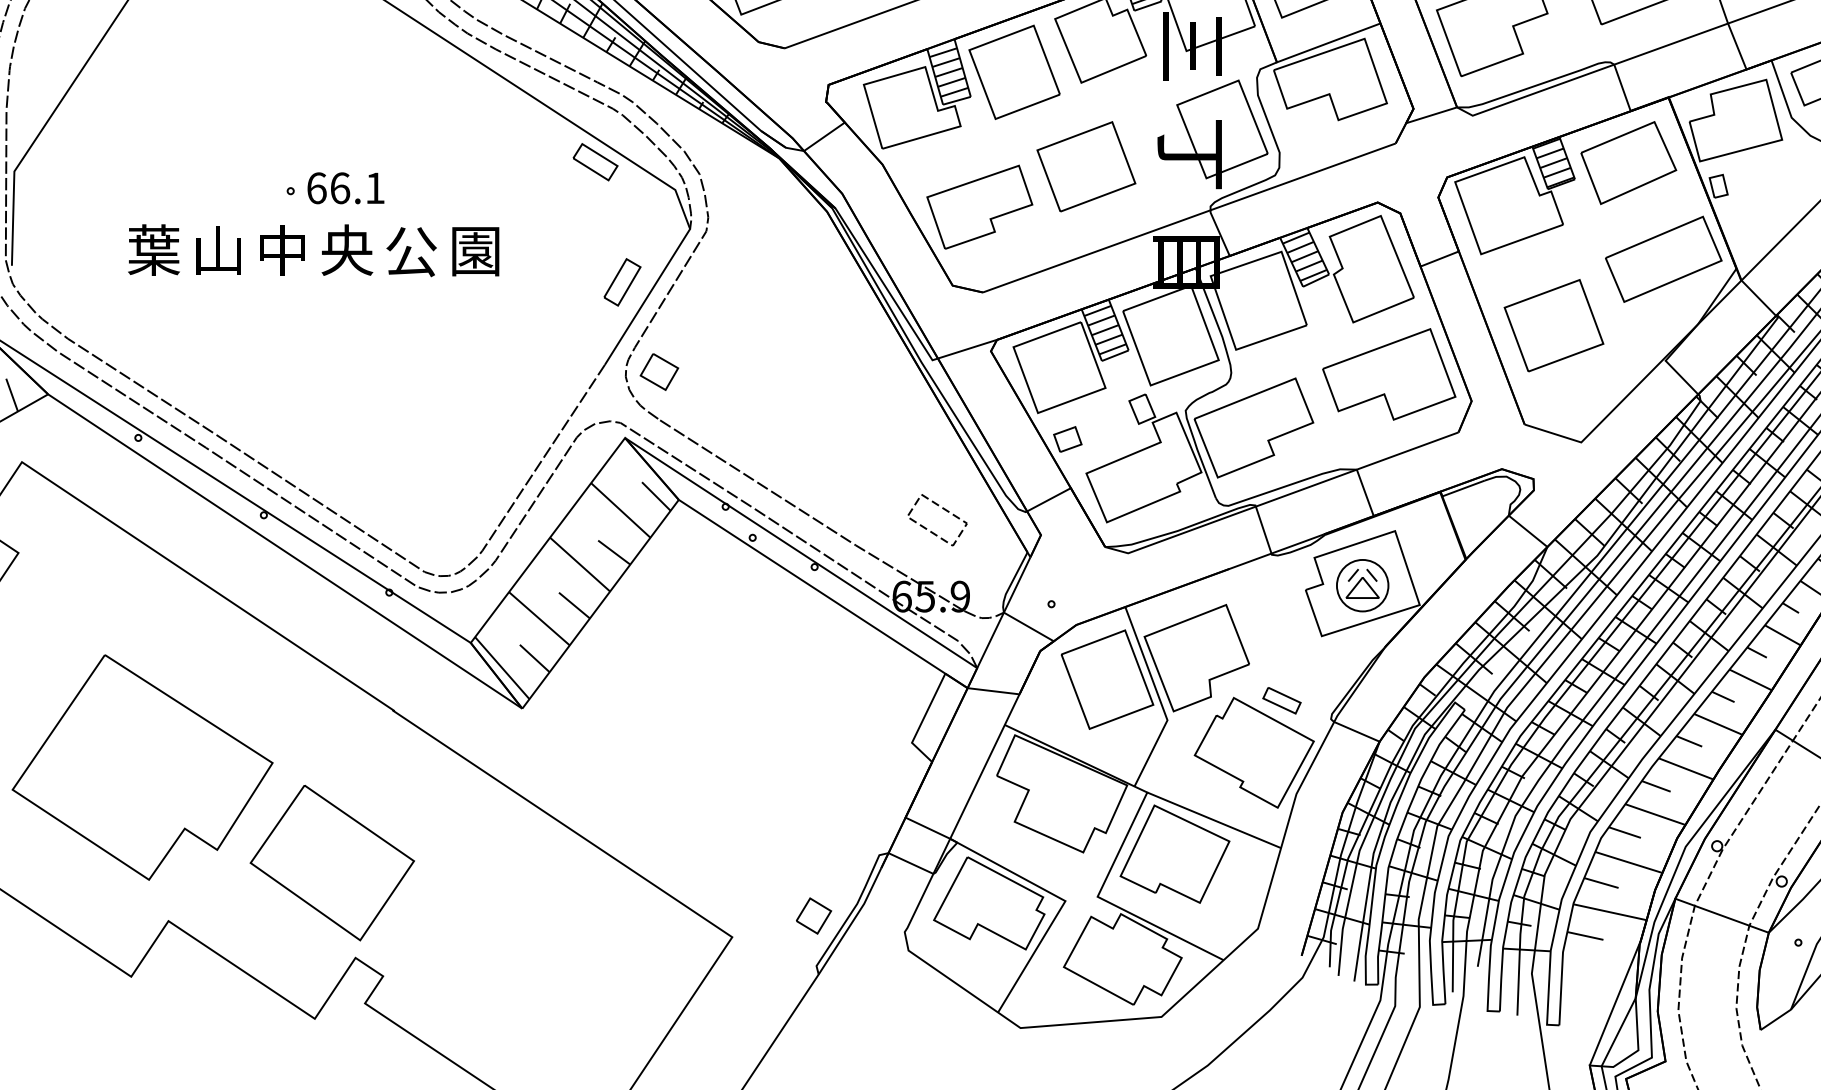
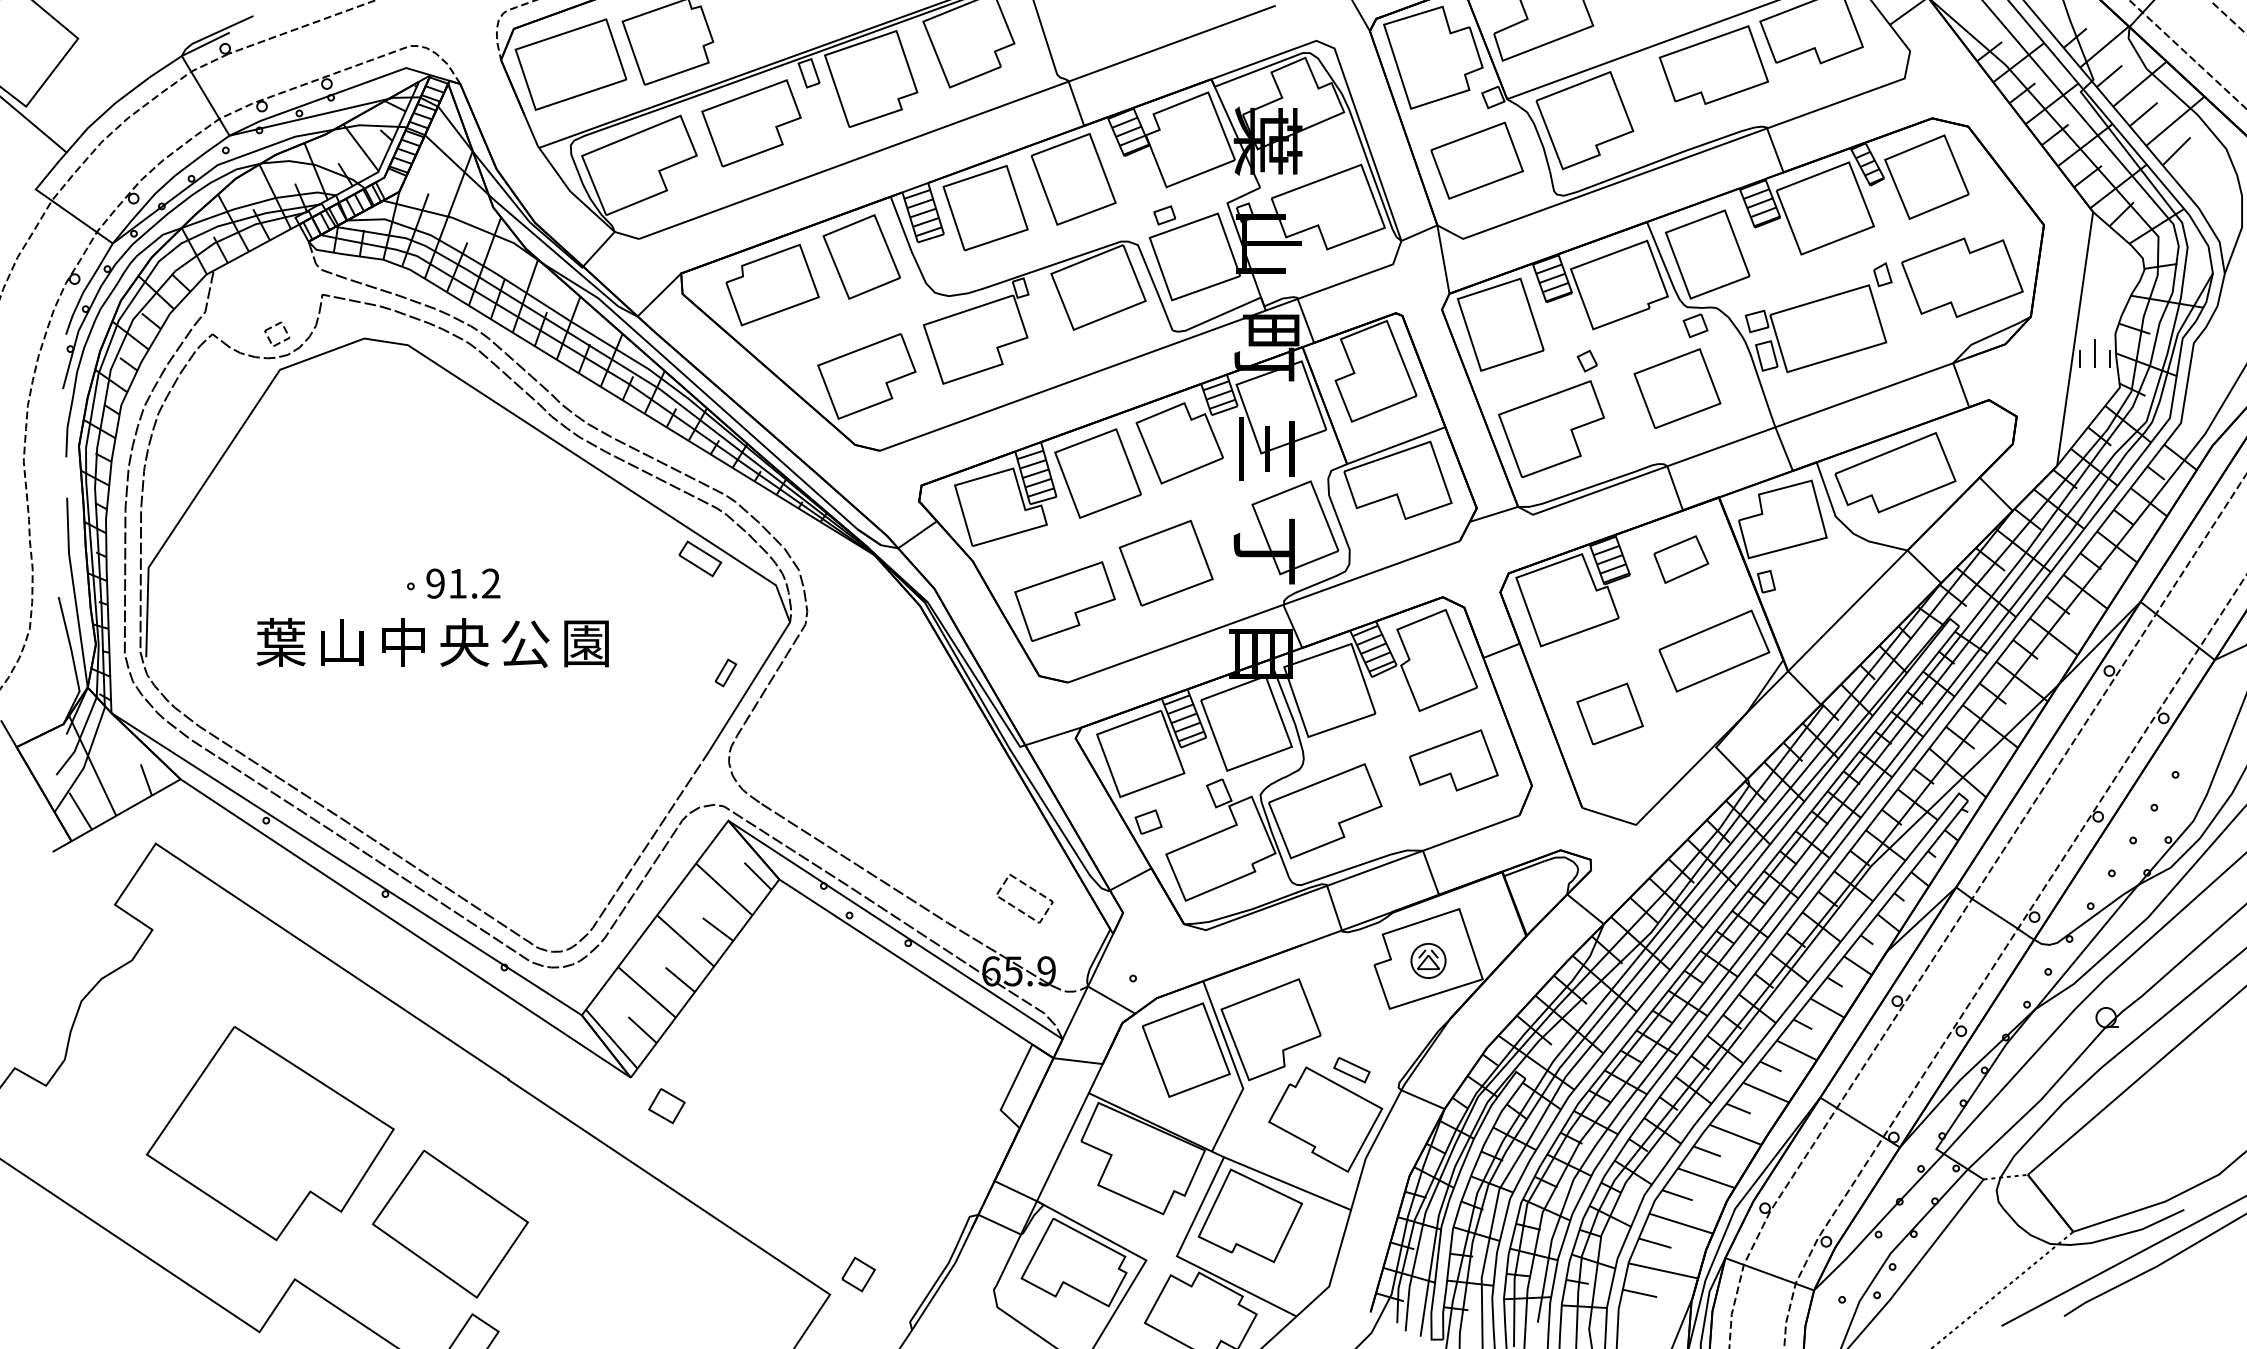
part: (1629, 162) -> (1681, 559), size x0.6
text: (346, 188) -> (463, 583), 66.1 -> 91.2
part: (622, 281) -> (725, 672), size x0.6
part: (1553, 325) -> (1609, 713), size x0.7
part: (658, 372) -> (666, 1106), moved
part: (1388, 374) -> (1453, 760), size x0.7
part: (1362, 585) -> (1428, 960), size x0.7
part: (813, 916) -> (858, 1274), moved

